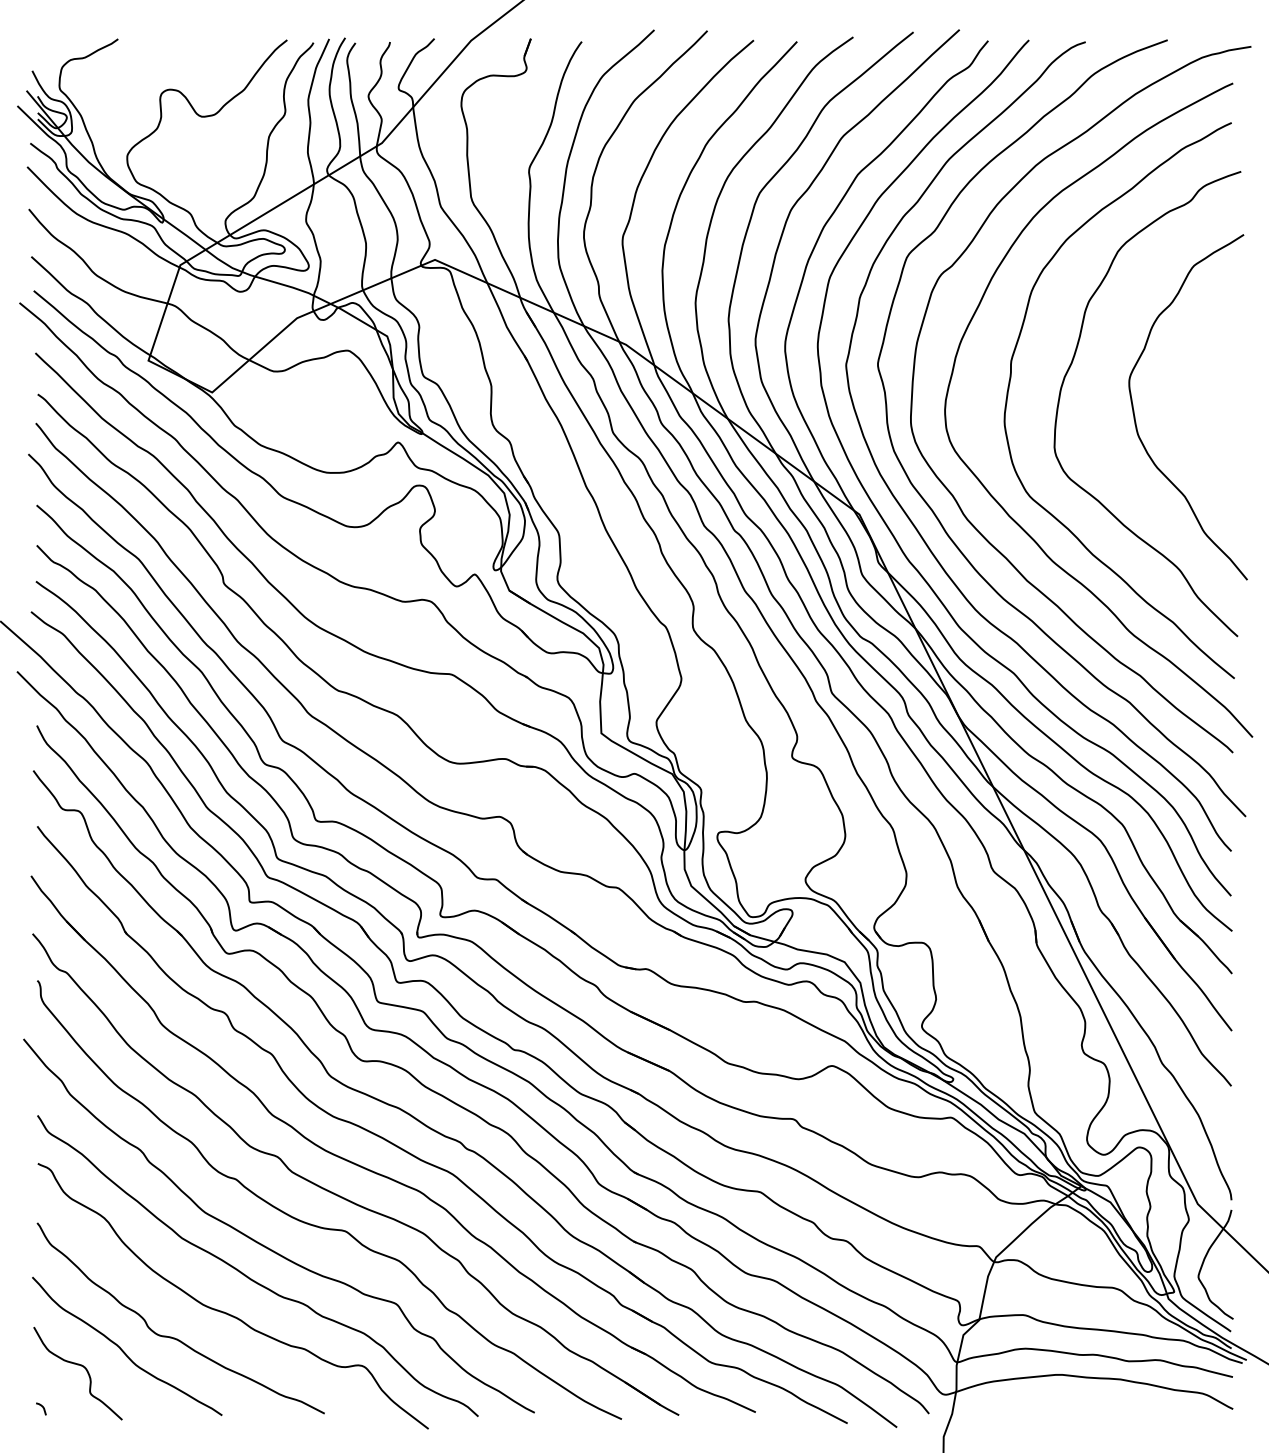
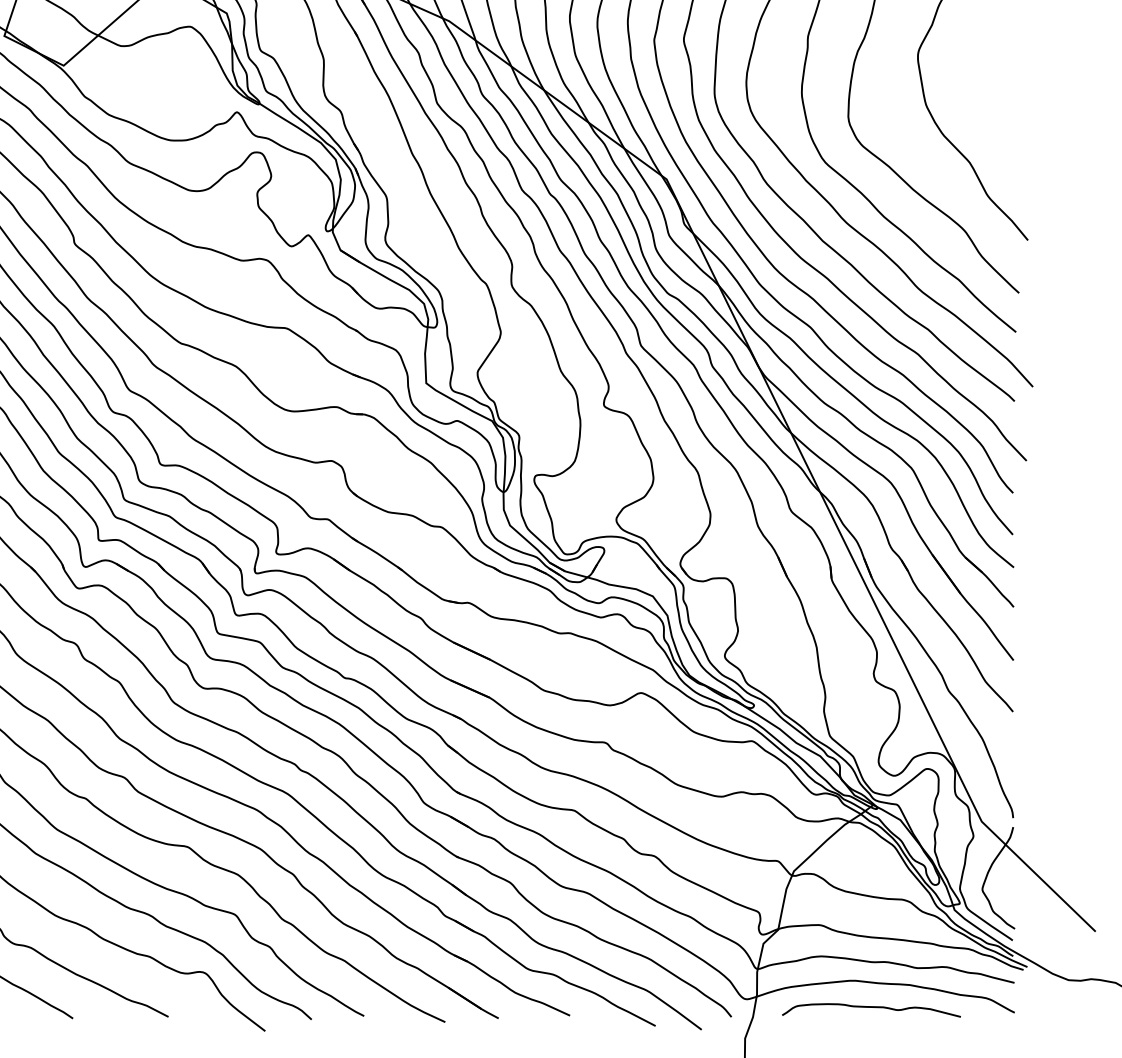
curve: (1079, 1403) -> (871, 1007), added

